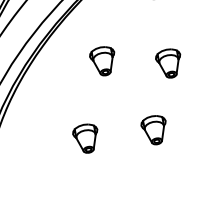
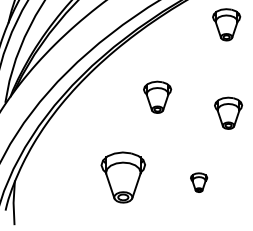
part: (154, 130) -> (198, 182), size x0.6
part: (86, 138) -> (123, 177), size x1.6

